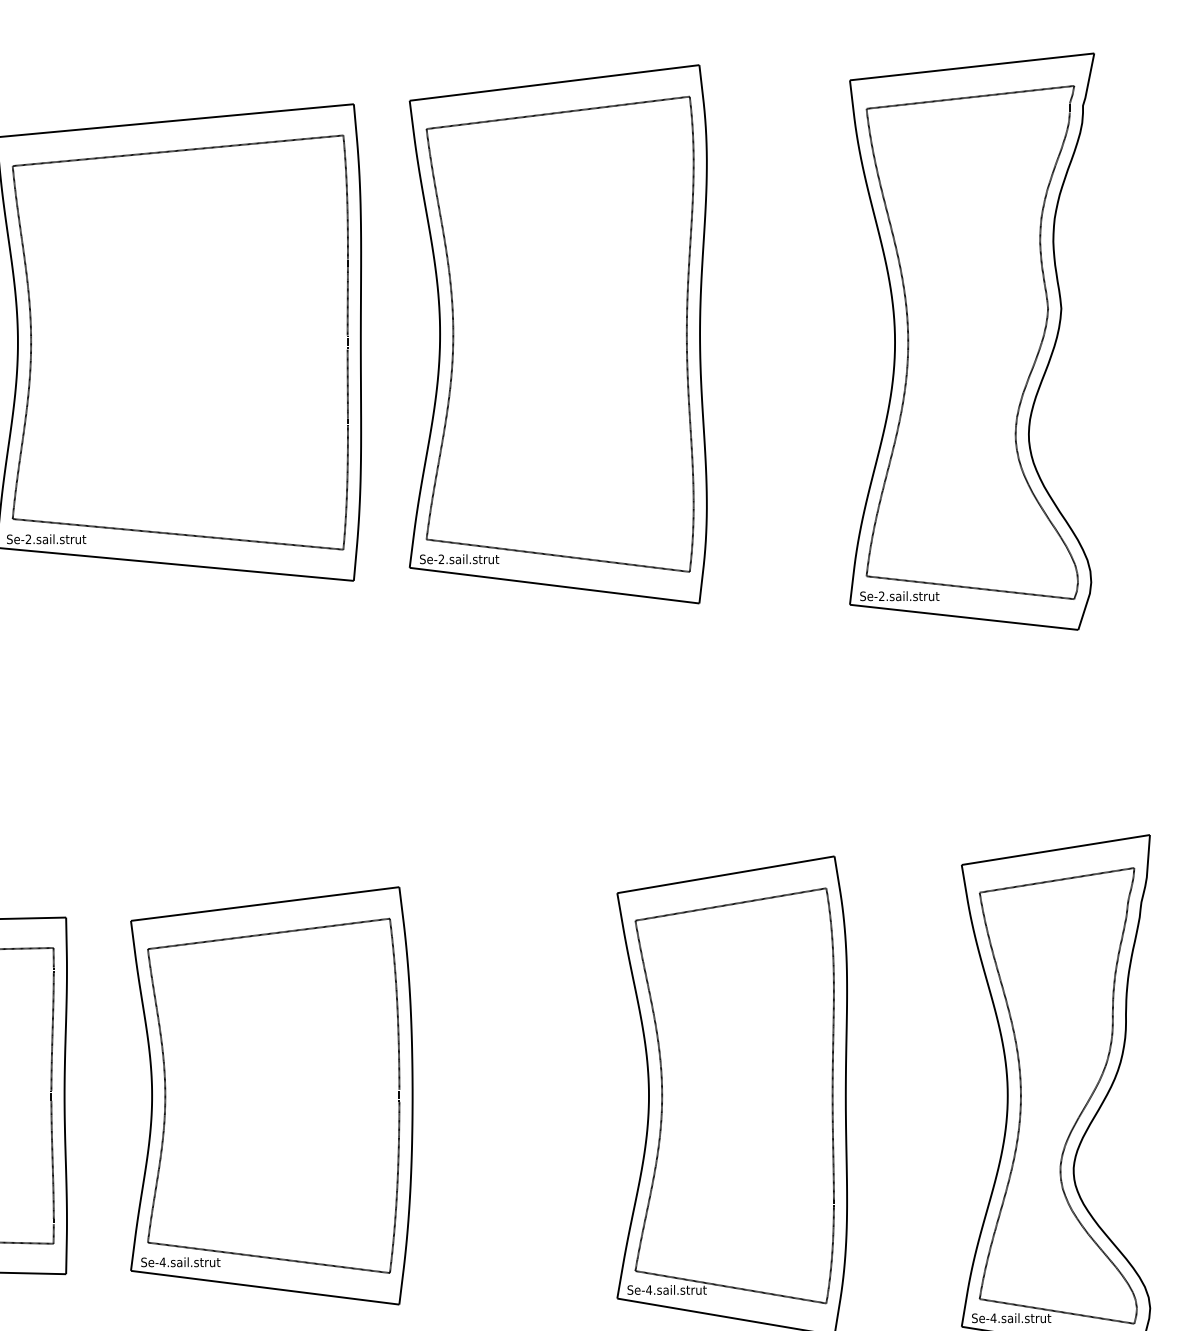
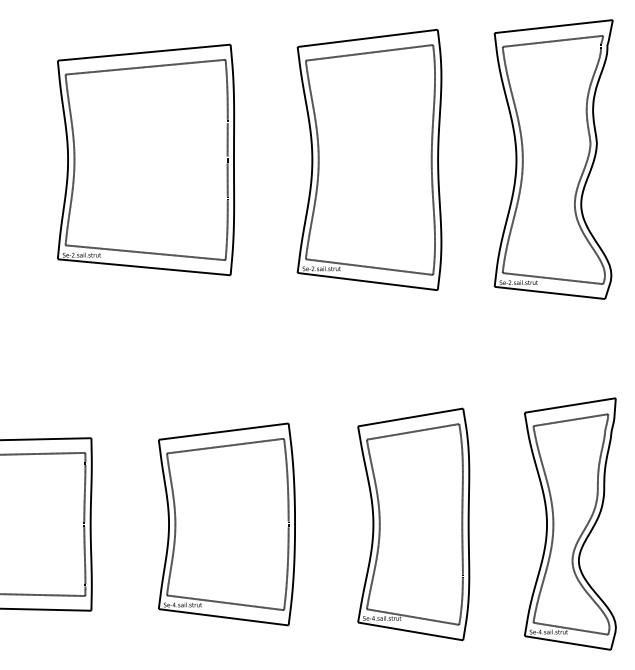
part: (558, 333) -> (369, 159), moved
part: (971, 341) -> (553, 159), moved
part: (270, 1095) -> (226, 524), moved

